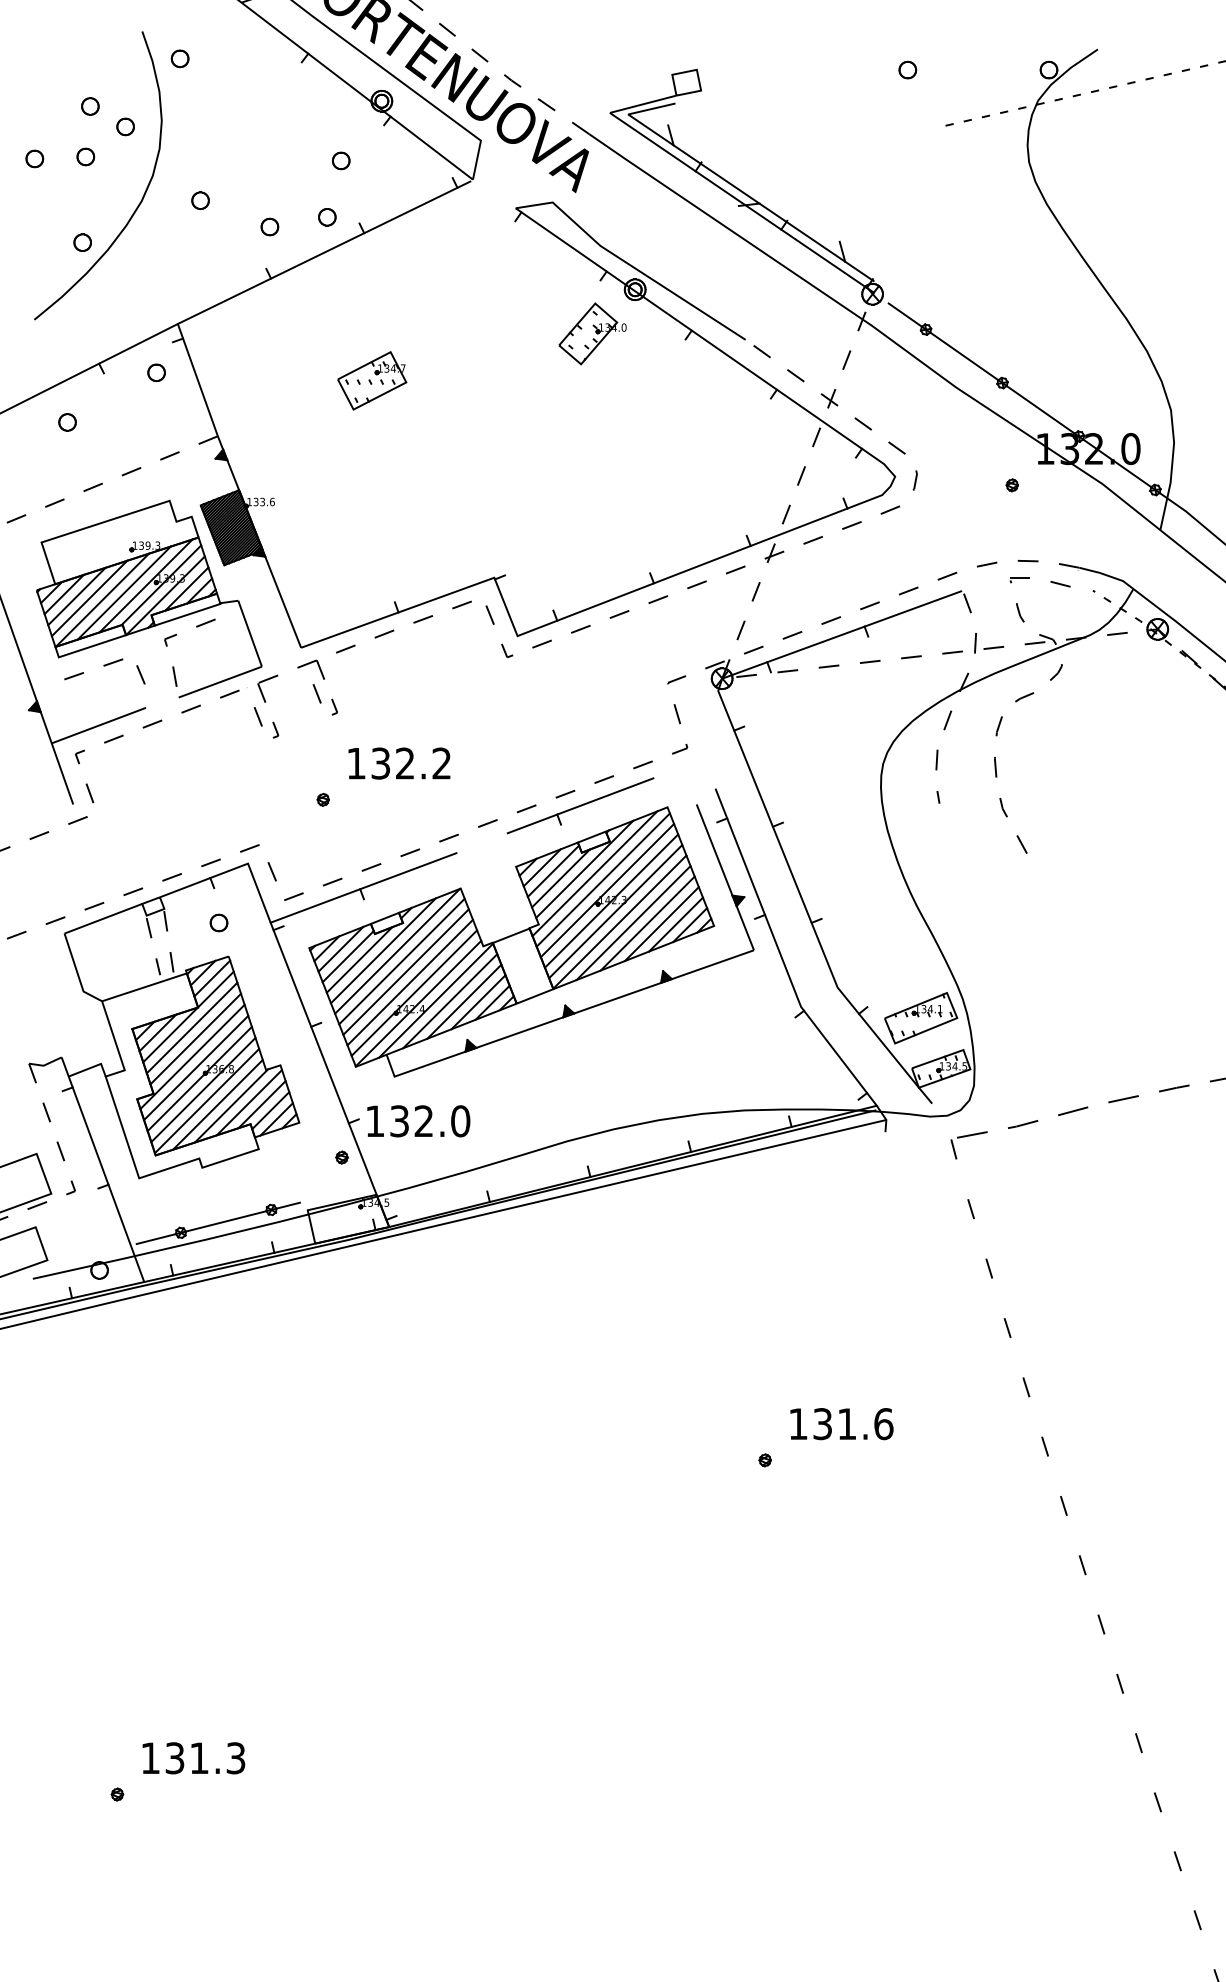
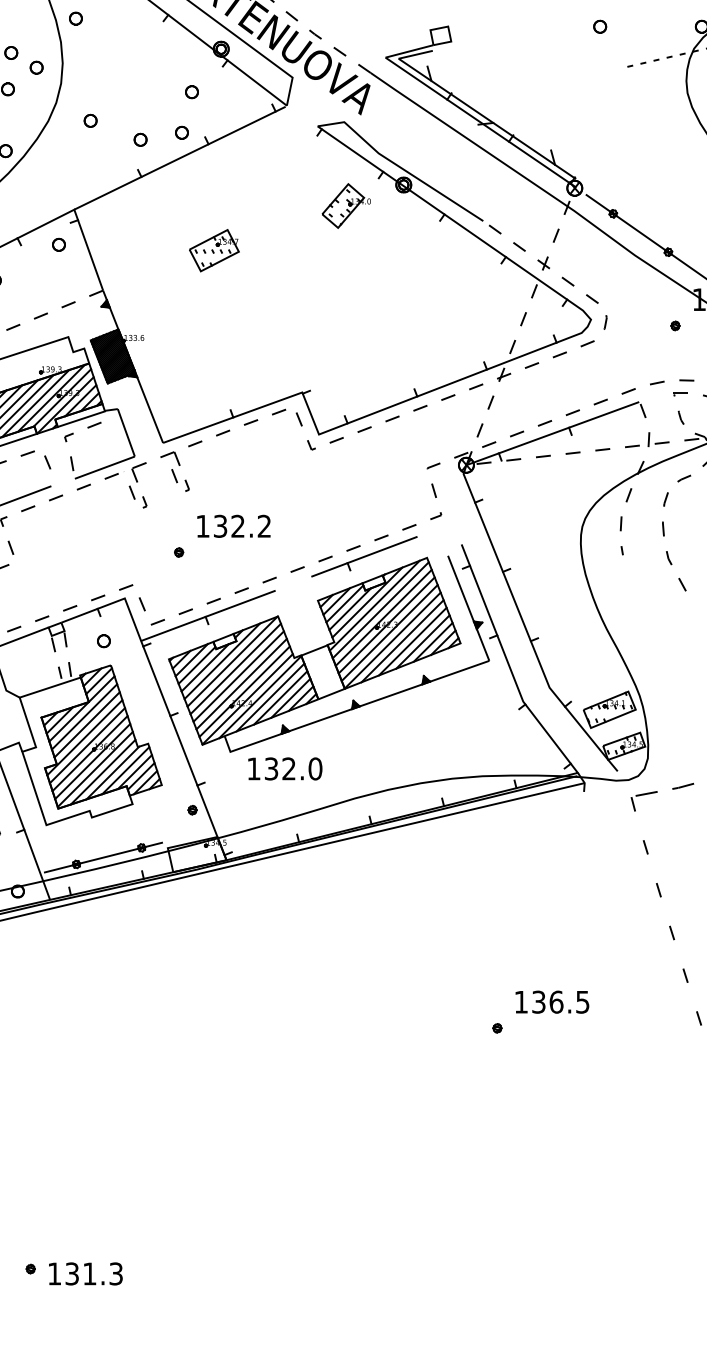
part: (592, 333) -> (346, 205), moved
text: (418, 1121) -> (285, 769), moved
text: (865, 1424) -> (569, 1002), 131.6 -> 136.5
text: (193, 1758) -> (85, 1274), moved

